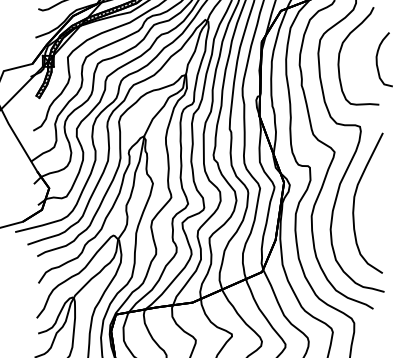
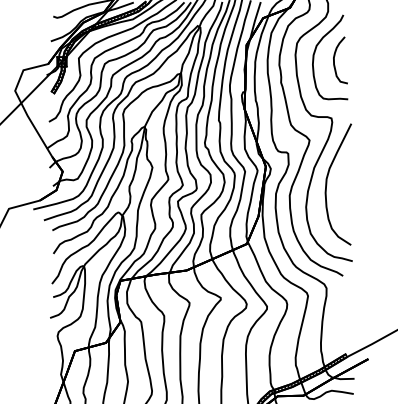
curve: (377, 59) -> (334, 60), moved

